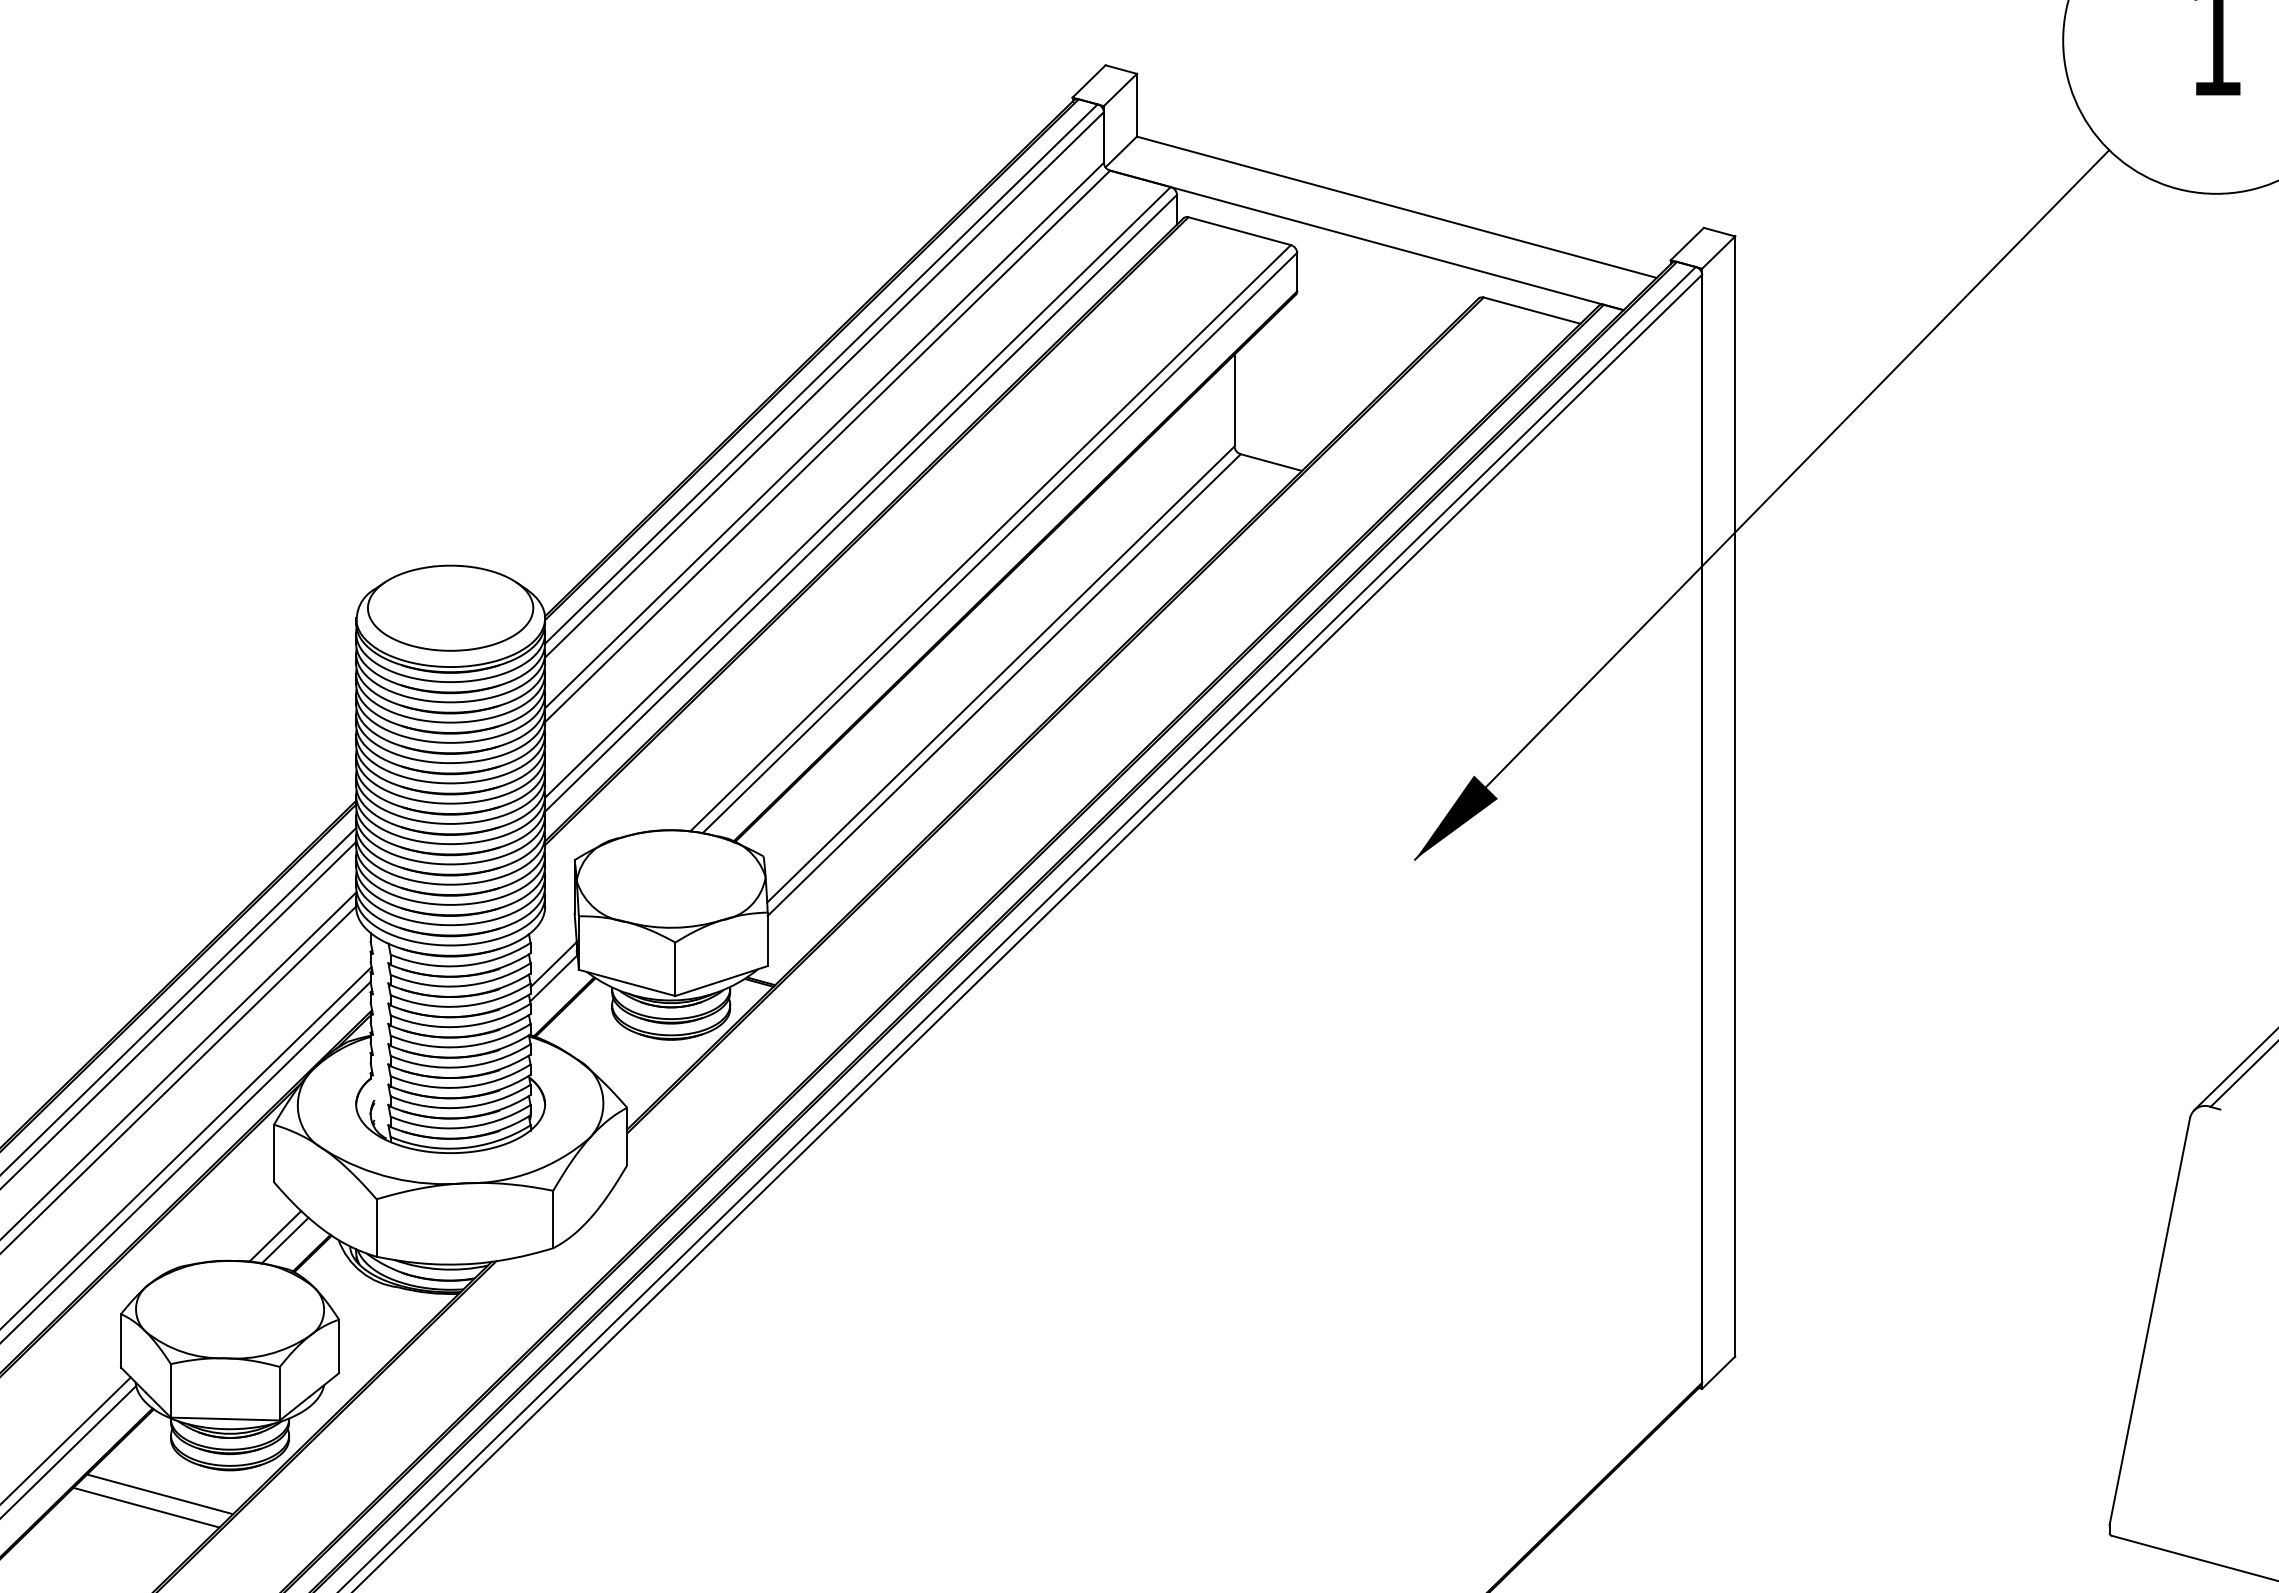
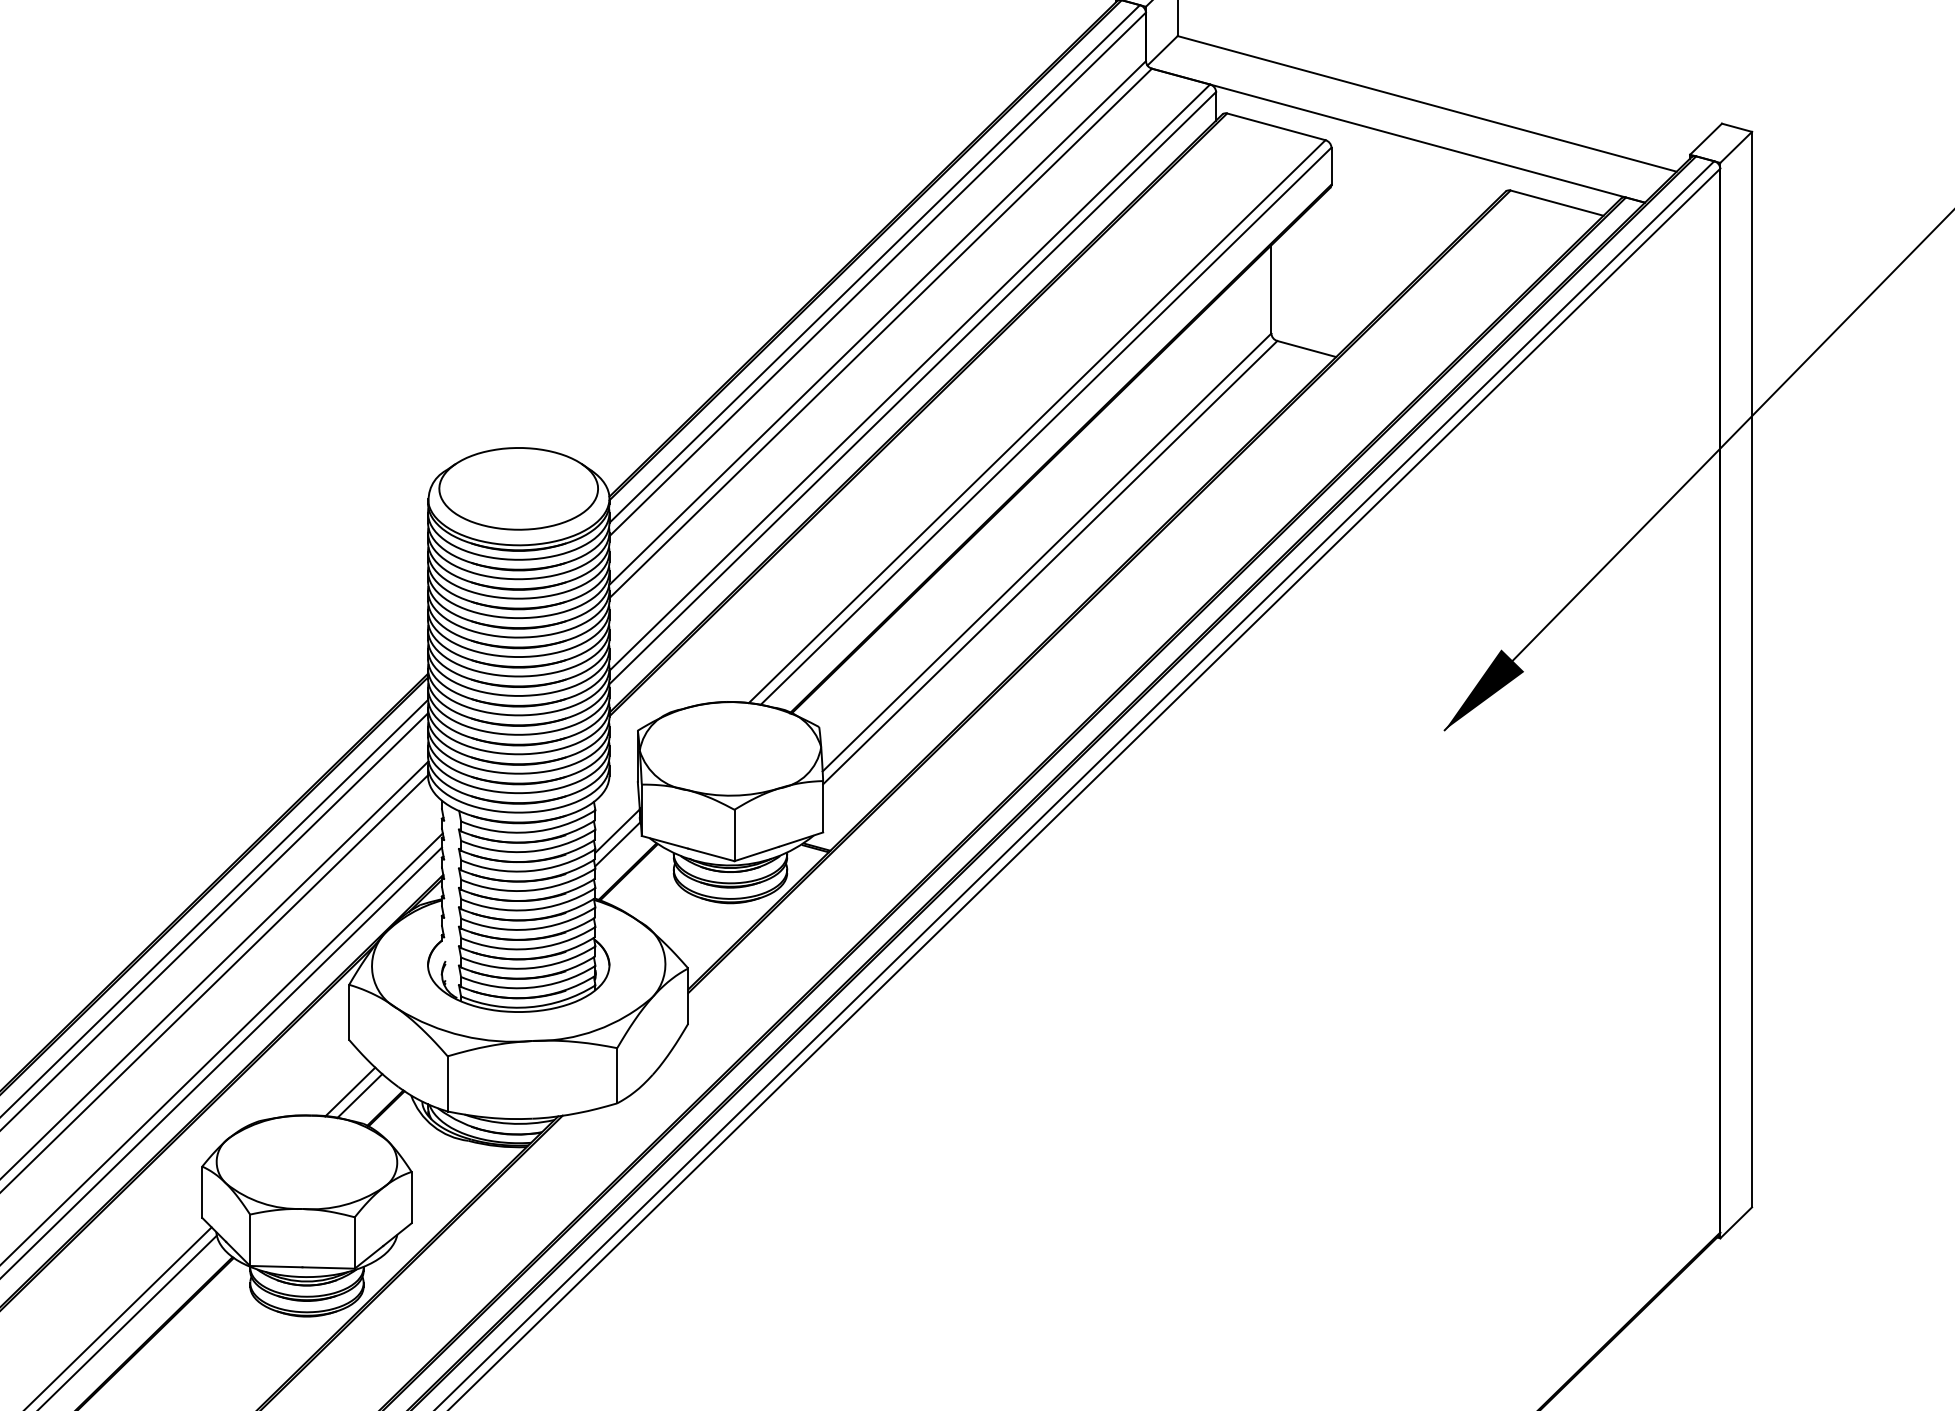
line: (160, 1494) -> (240, 1339), removed
line: (146, 1507) -> (226, 1352), removed

